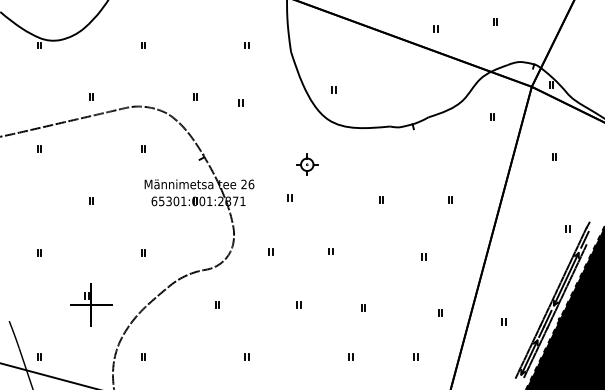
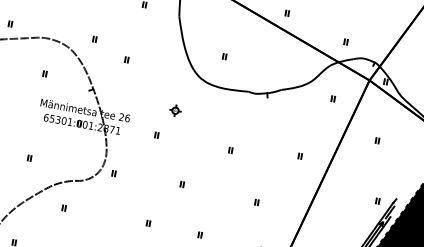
part: (495, 21) -> (346, 41), moved
part: (435, 28) -> (286, 13), moved
part: (333, 89) -> (224, 56), moved
part: (240, 102) -> (126, 59), moved
part: (306, 165) -> (175, 111), size x0.62
part: (450, 199) -> (300, 155), moved
part: (270, 251) -> (113, 172), moved
part: (217, 304) -> (64, 207), moved

